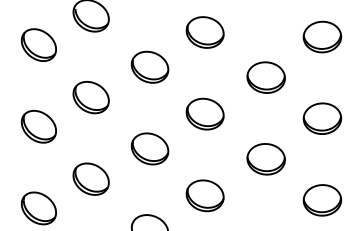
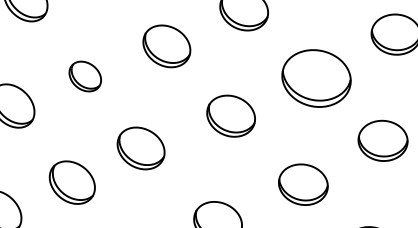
part: (265, 77) -> (315, 78), size x1.4
part: (90, 97) -> (84, 76), size x0.7
part: (149, 148) -> (140, 147), moved

